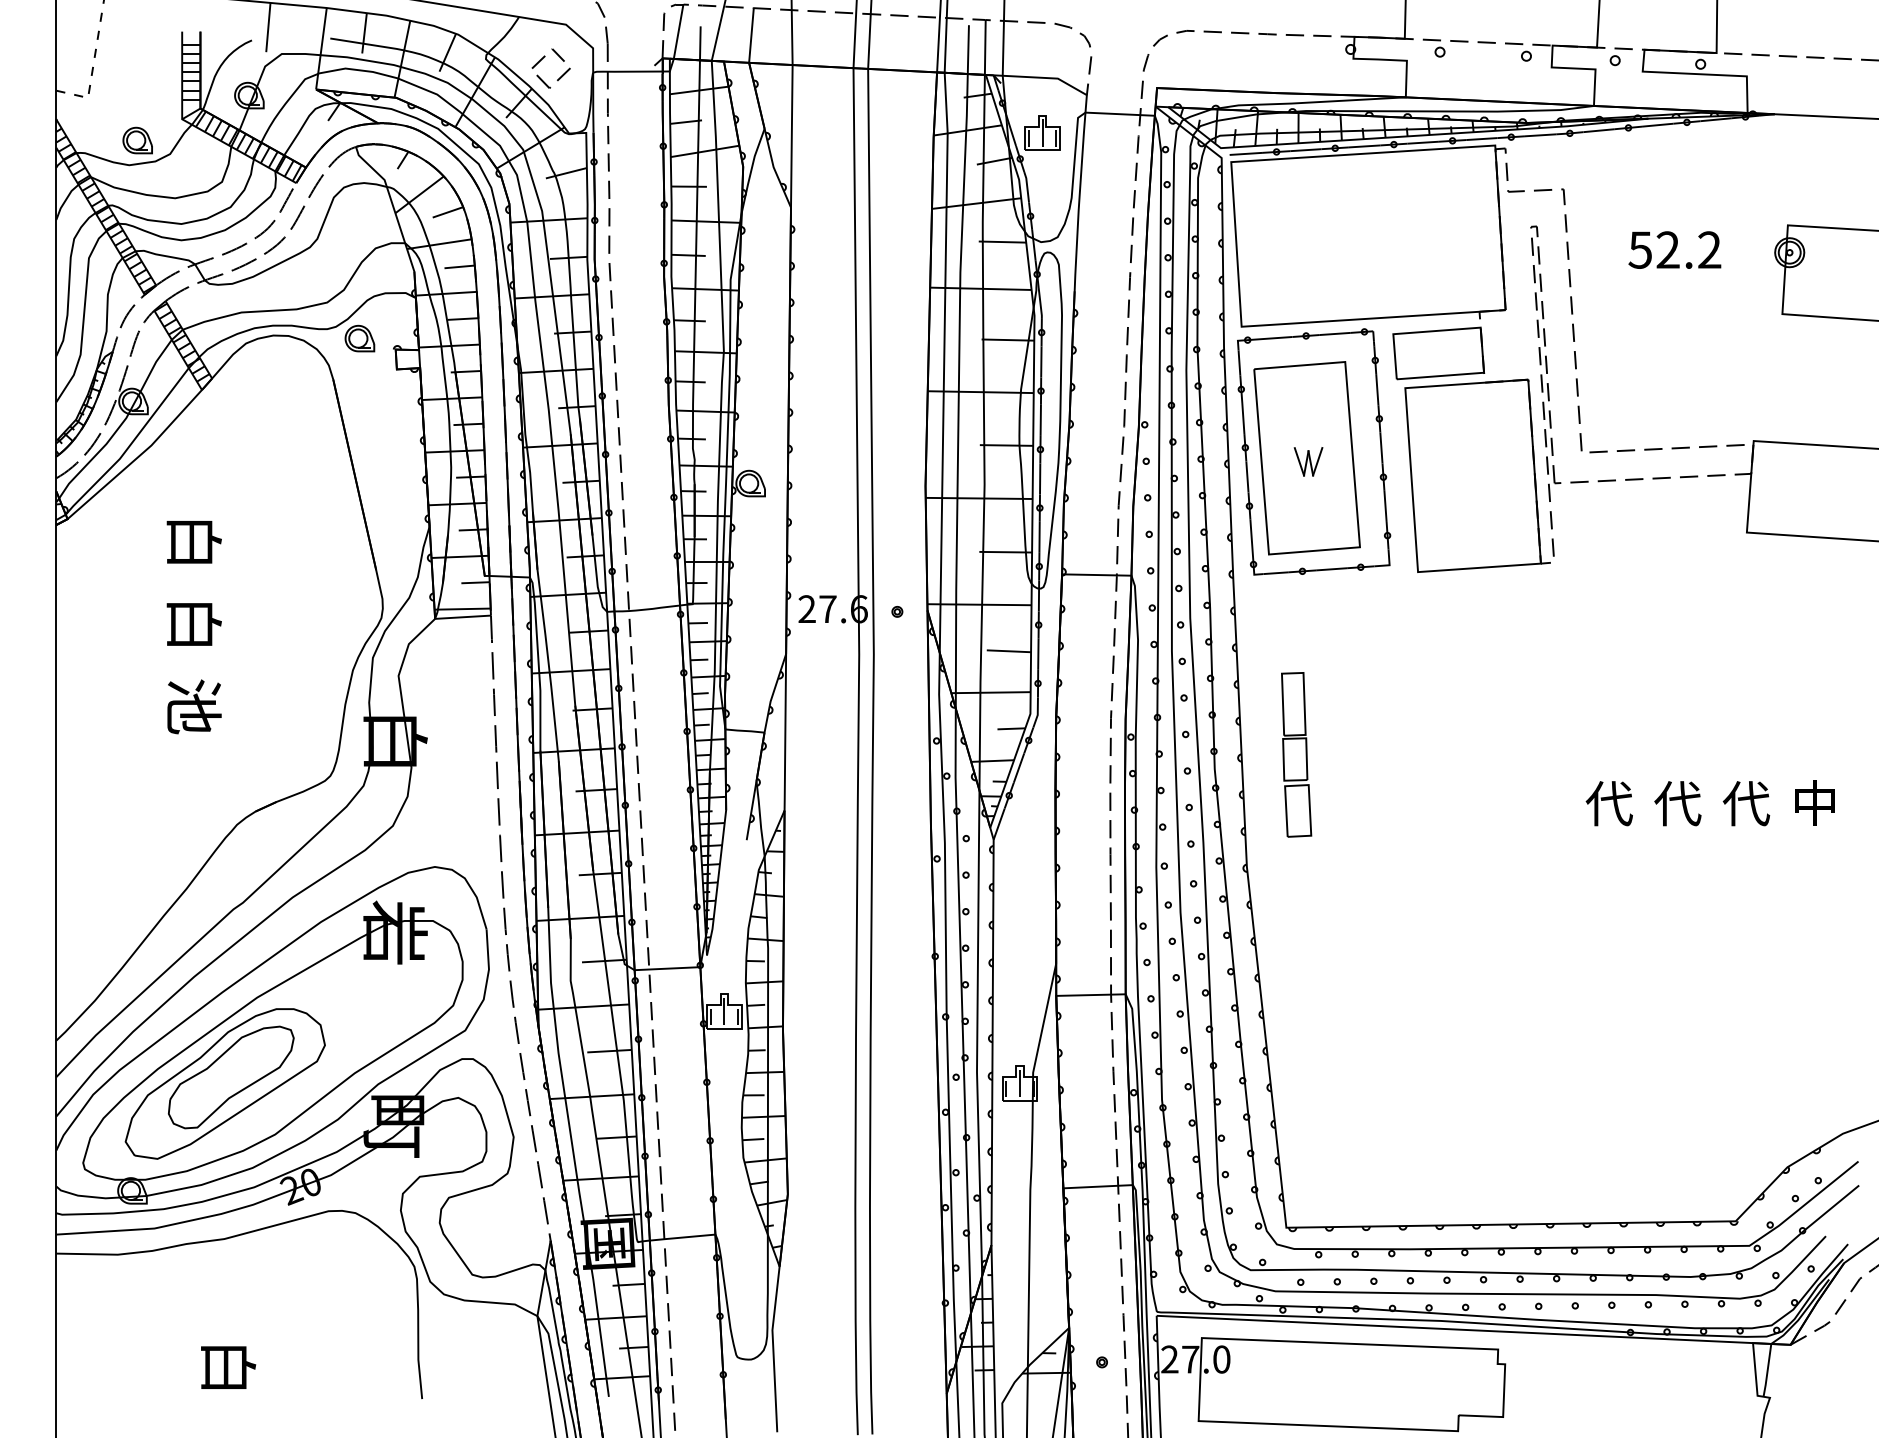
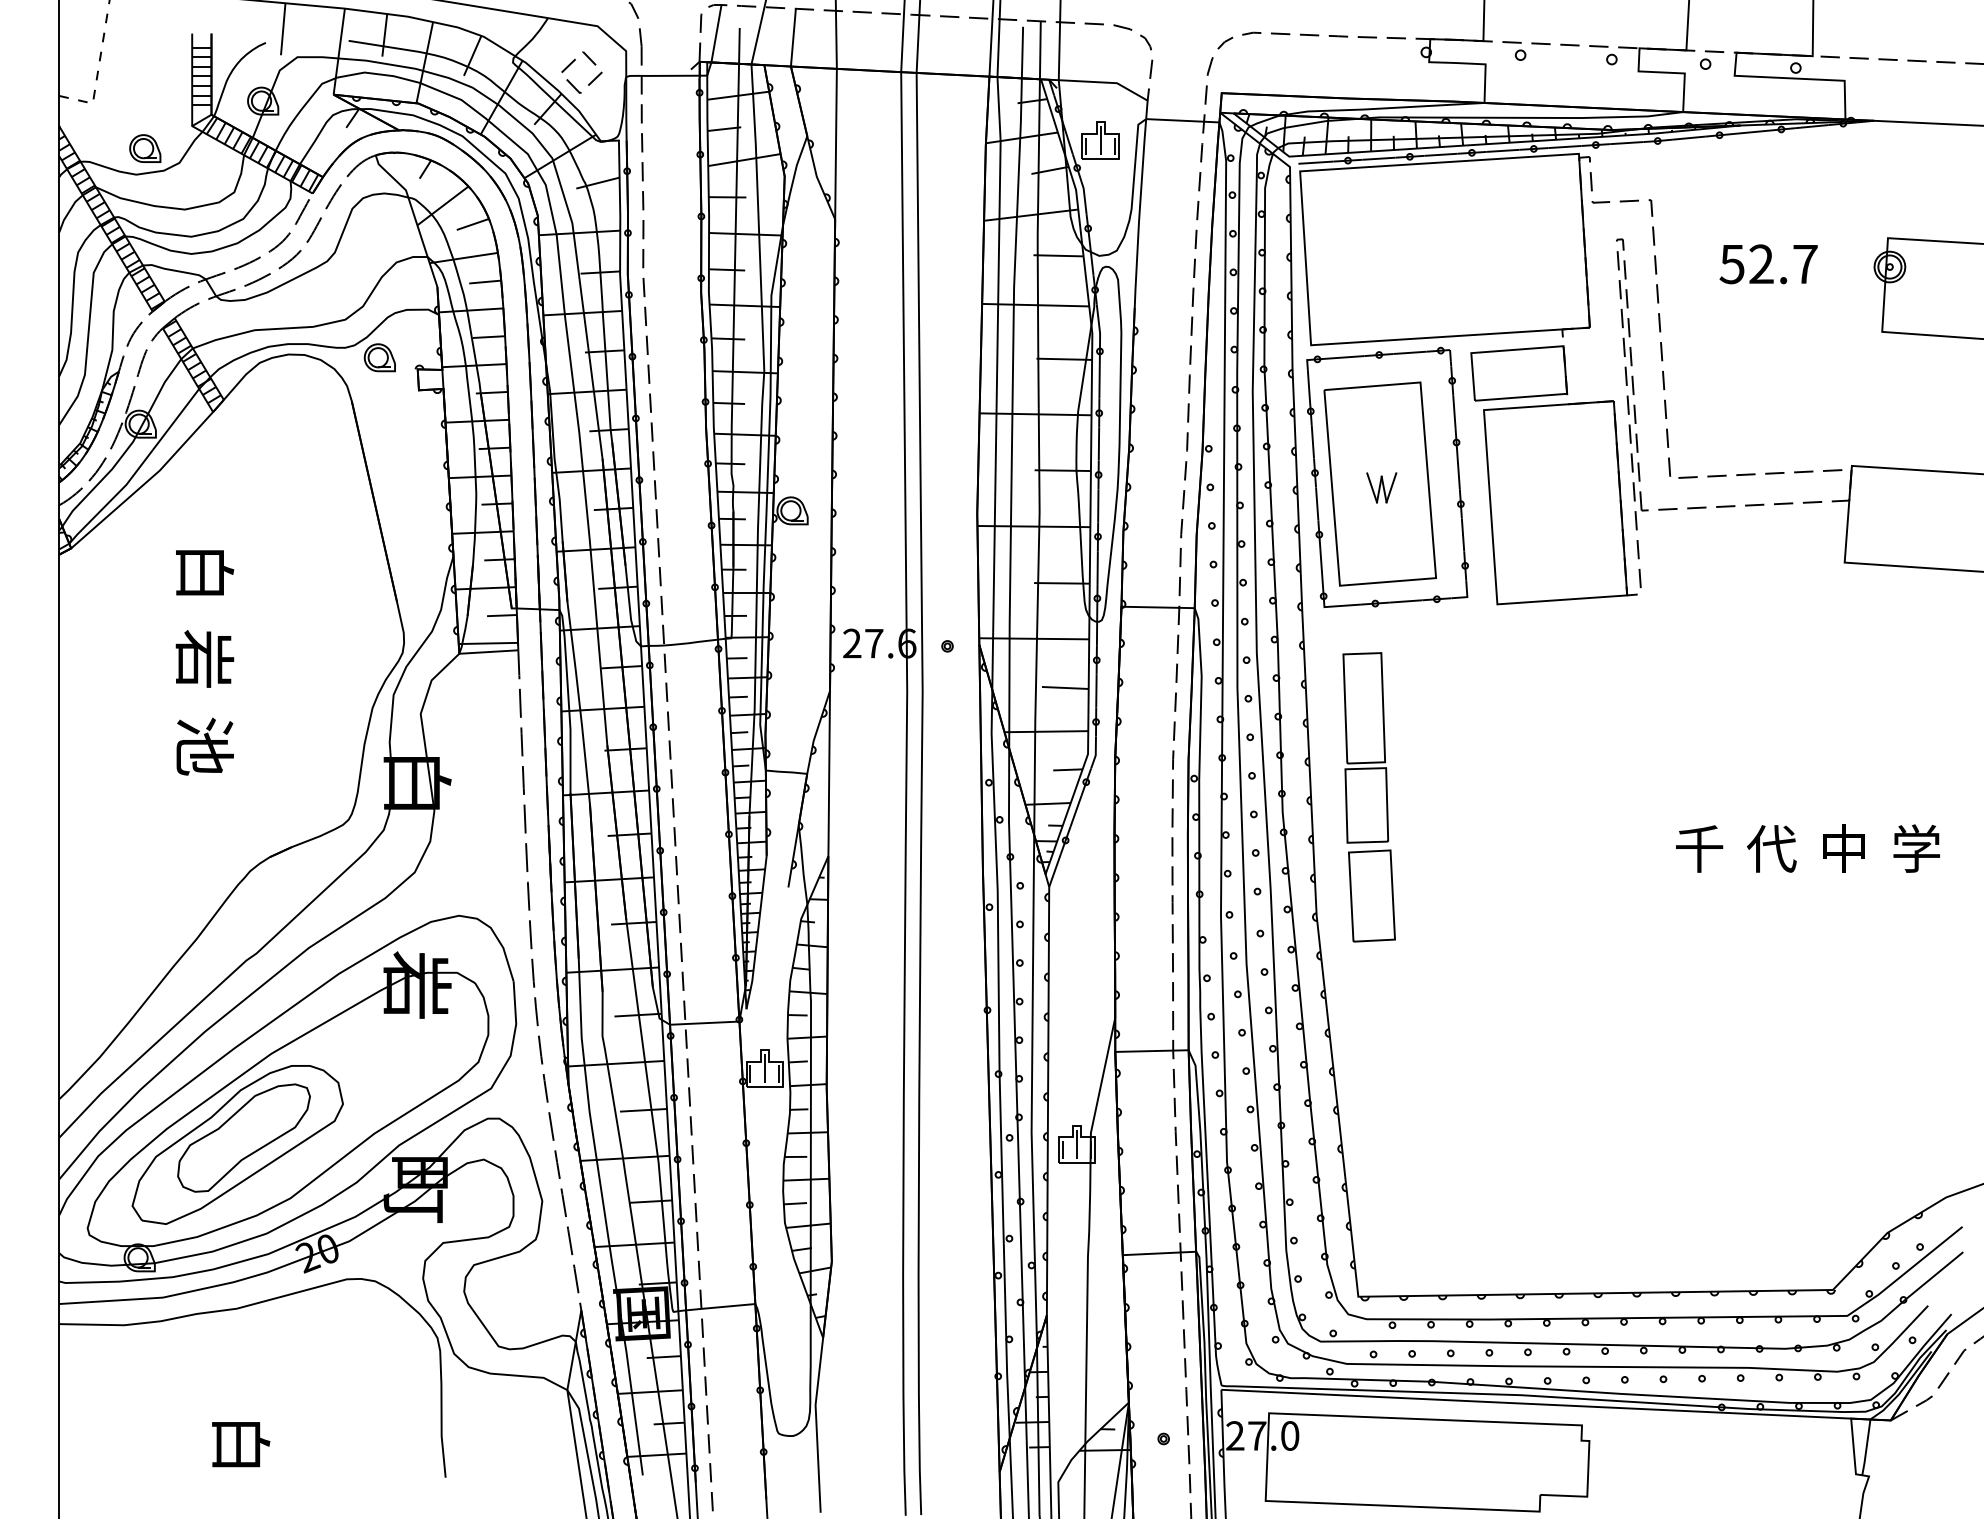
text: (1709, 249) -> (1805, 263), 52.2 -> 52.7
text: (193, 623) -> (204, 658), 白 -> 岩
part: (1296, 754) -> (1369, 796), size x1.67
text: (1608, 803) -> (1698, 848), 代 -> 千
text: (1746, 803) -> (1844, 848), 代 -> 中
text: (1815, 803) -> (1917, 848), 中 -> 学

